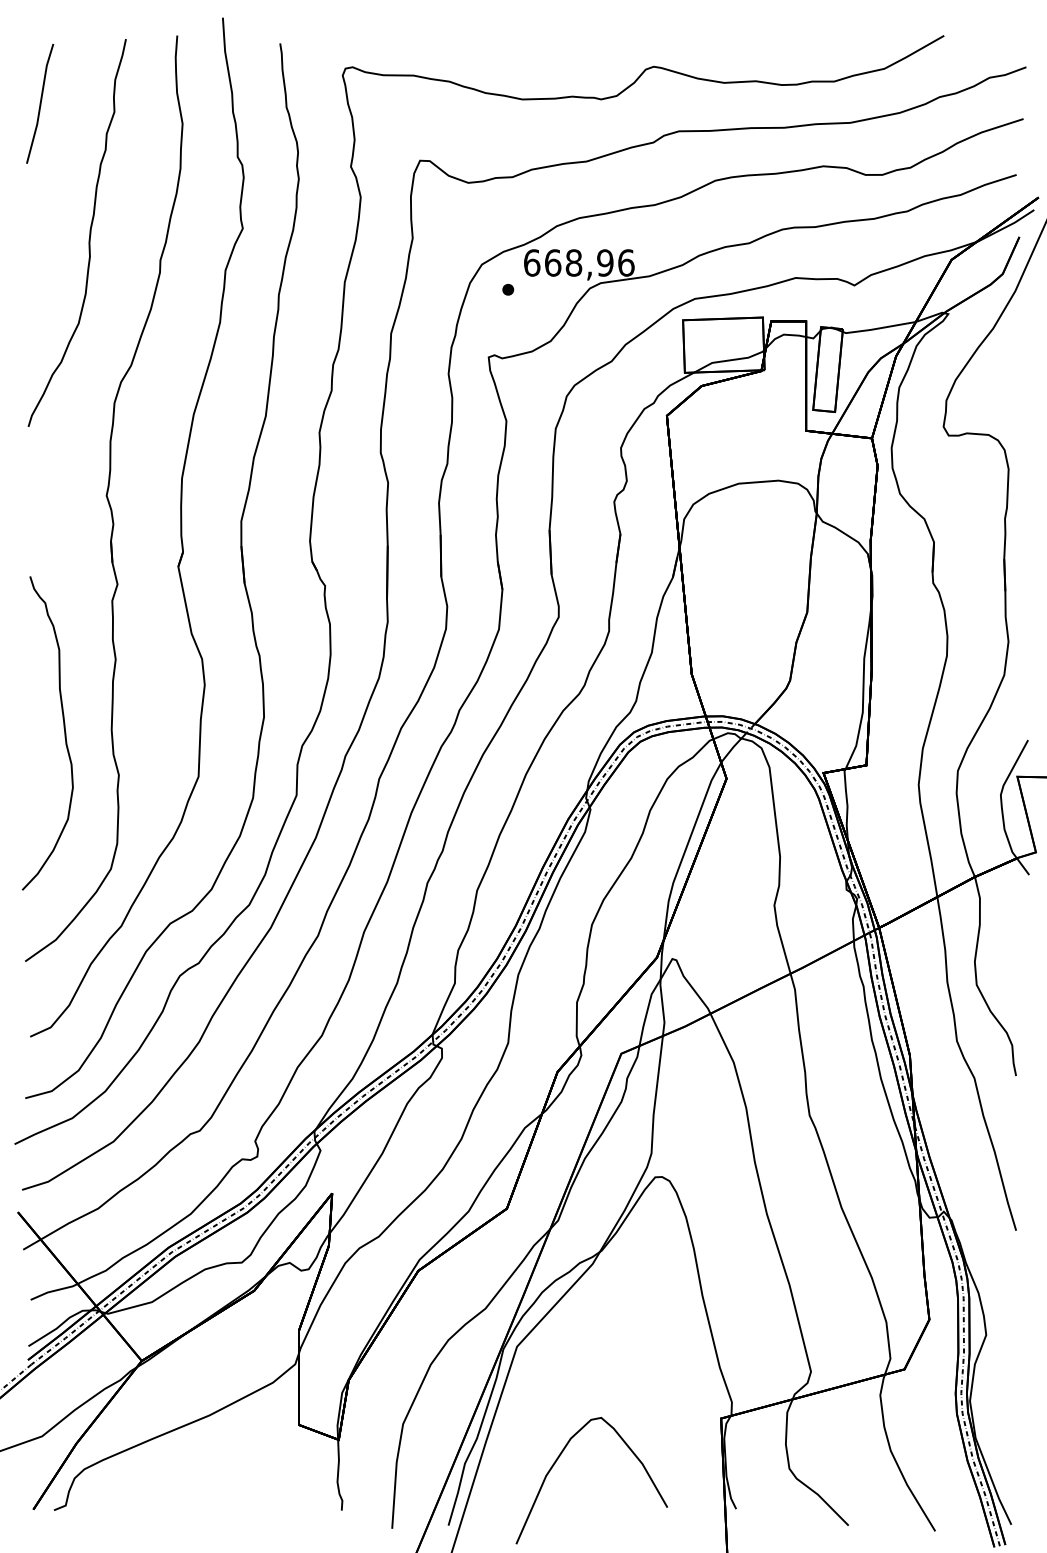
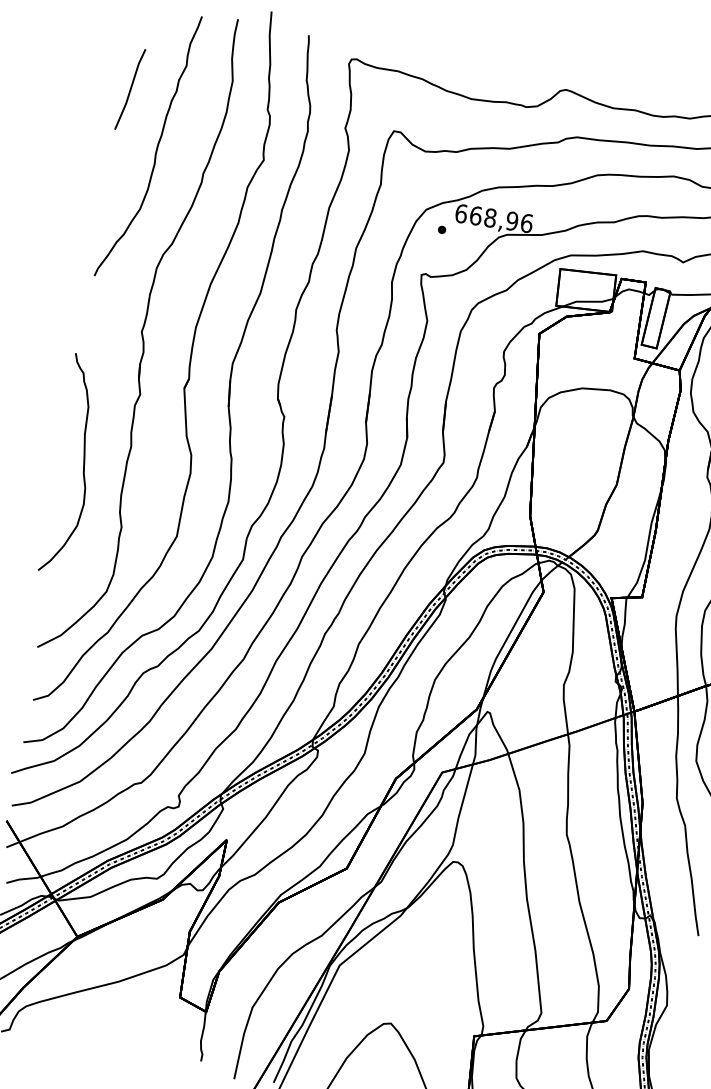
line: (40, 103) -> (130, 89), moved
curve: (63, 728) -> (83, 462), moved

